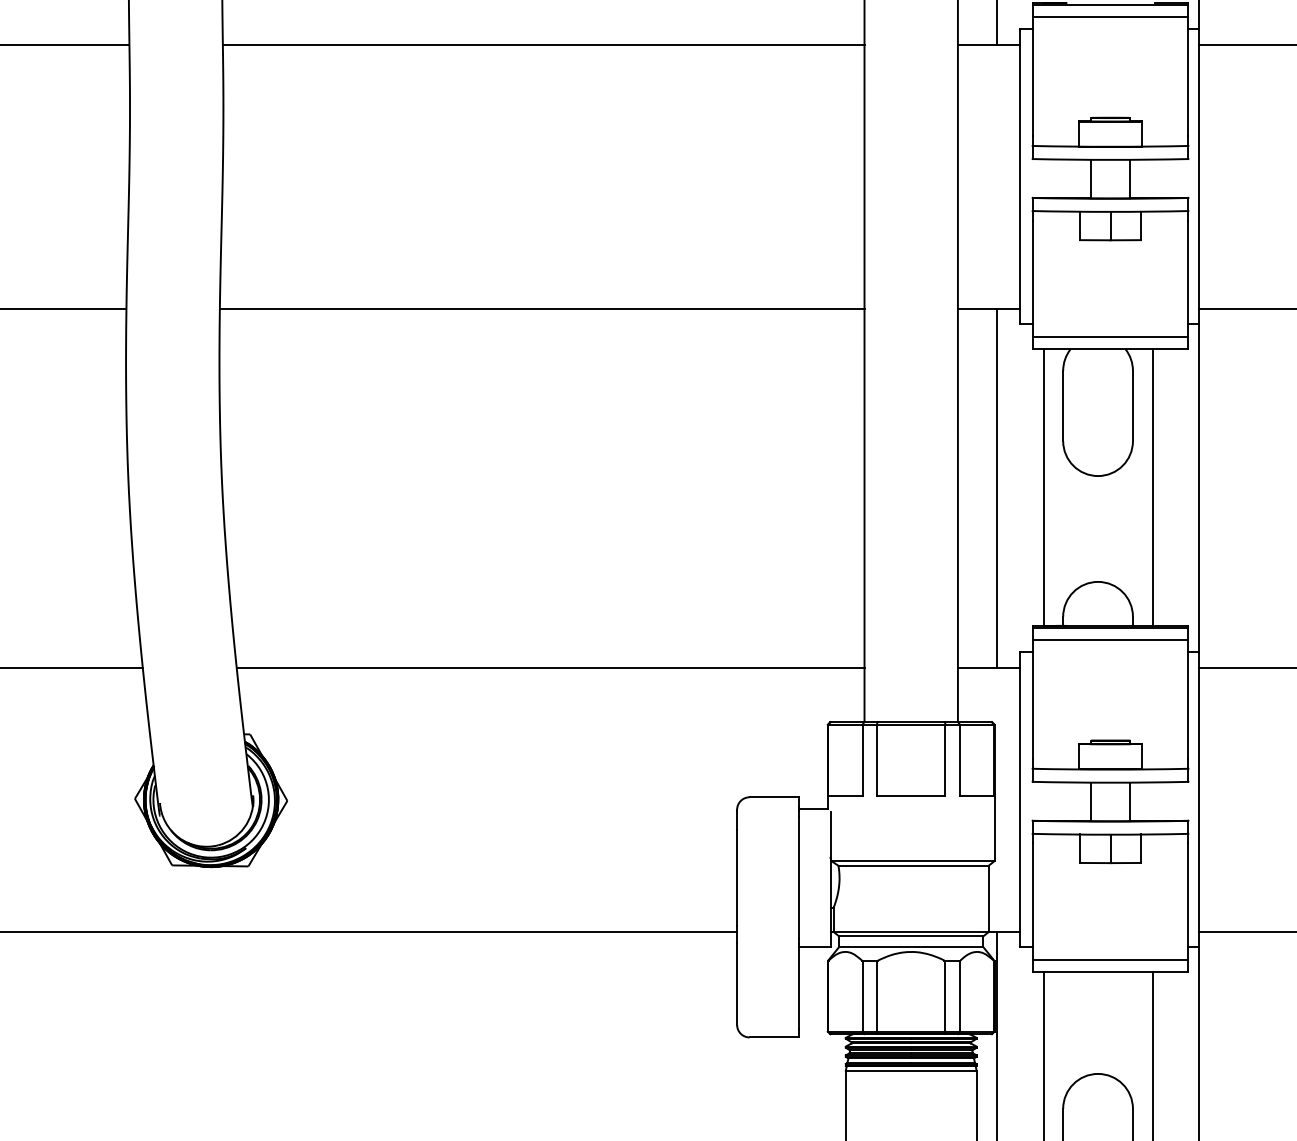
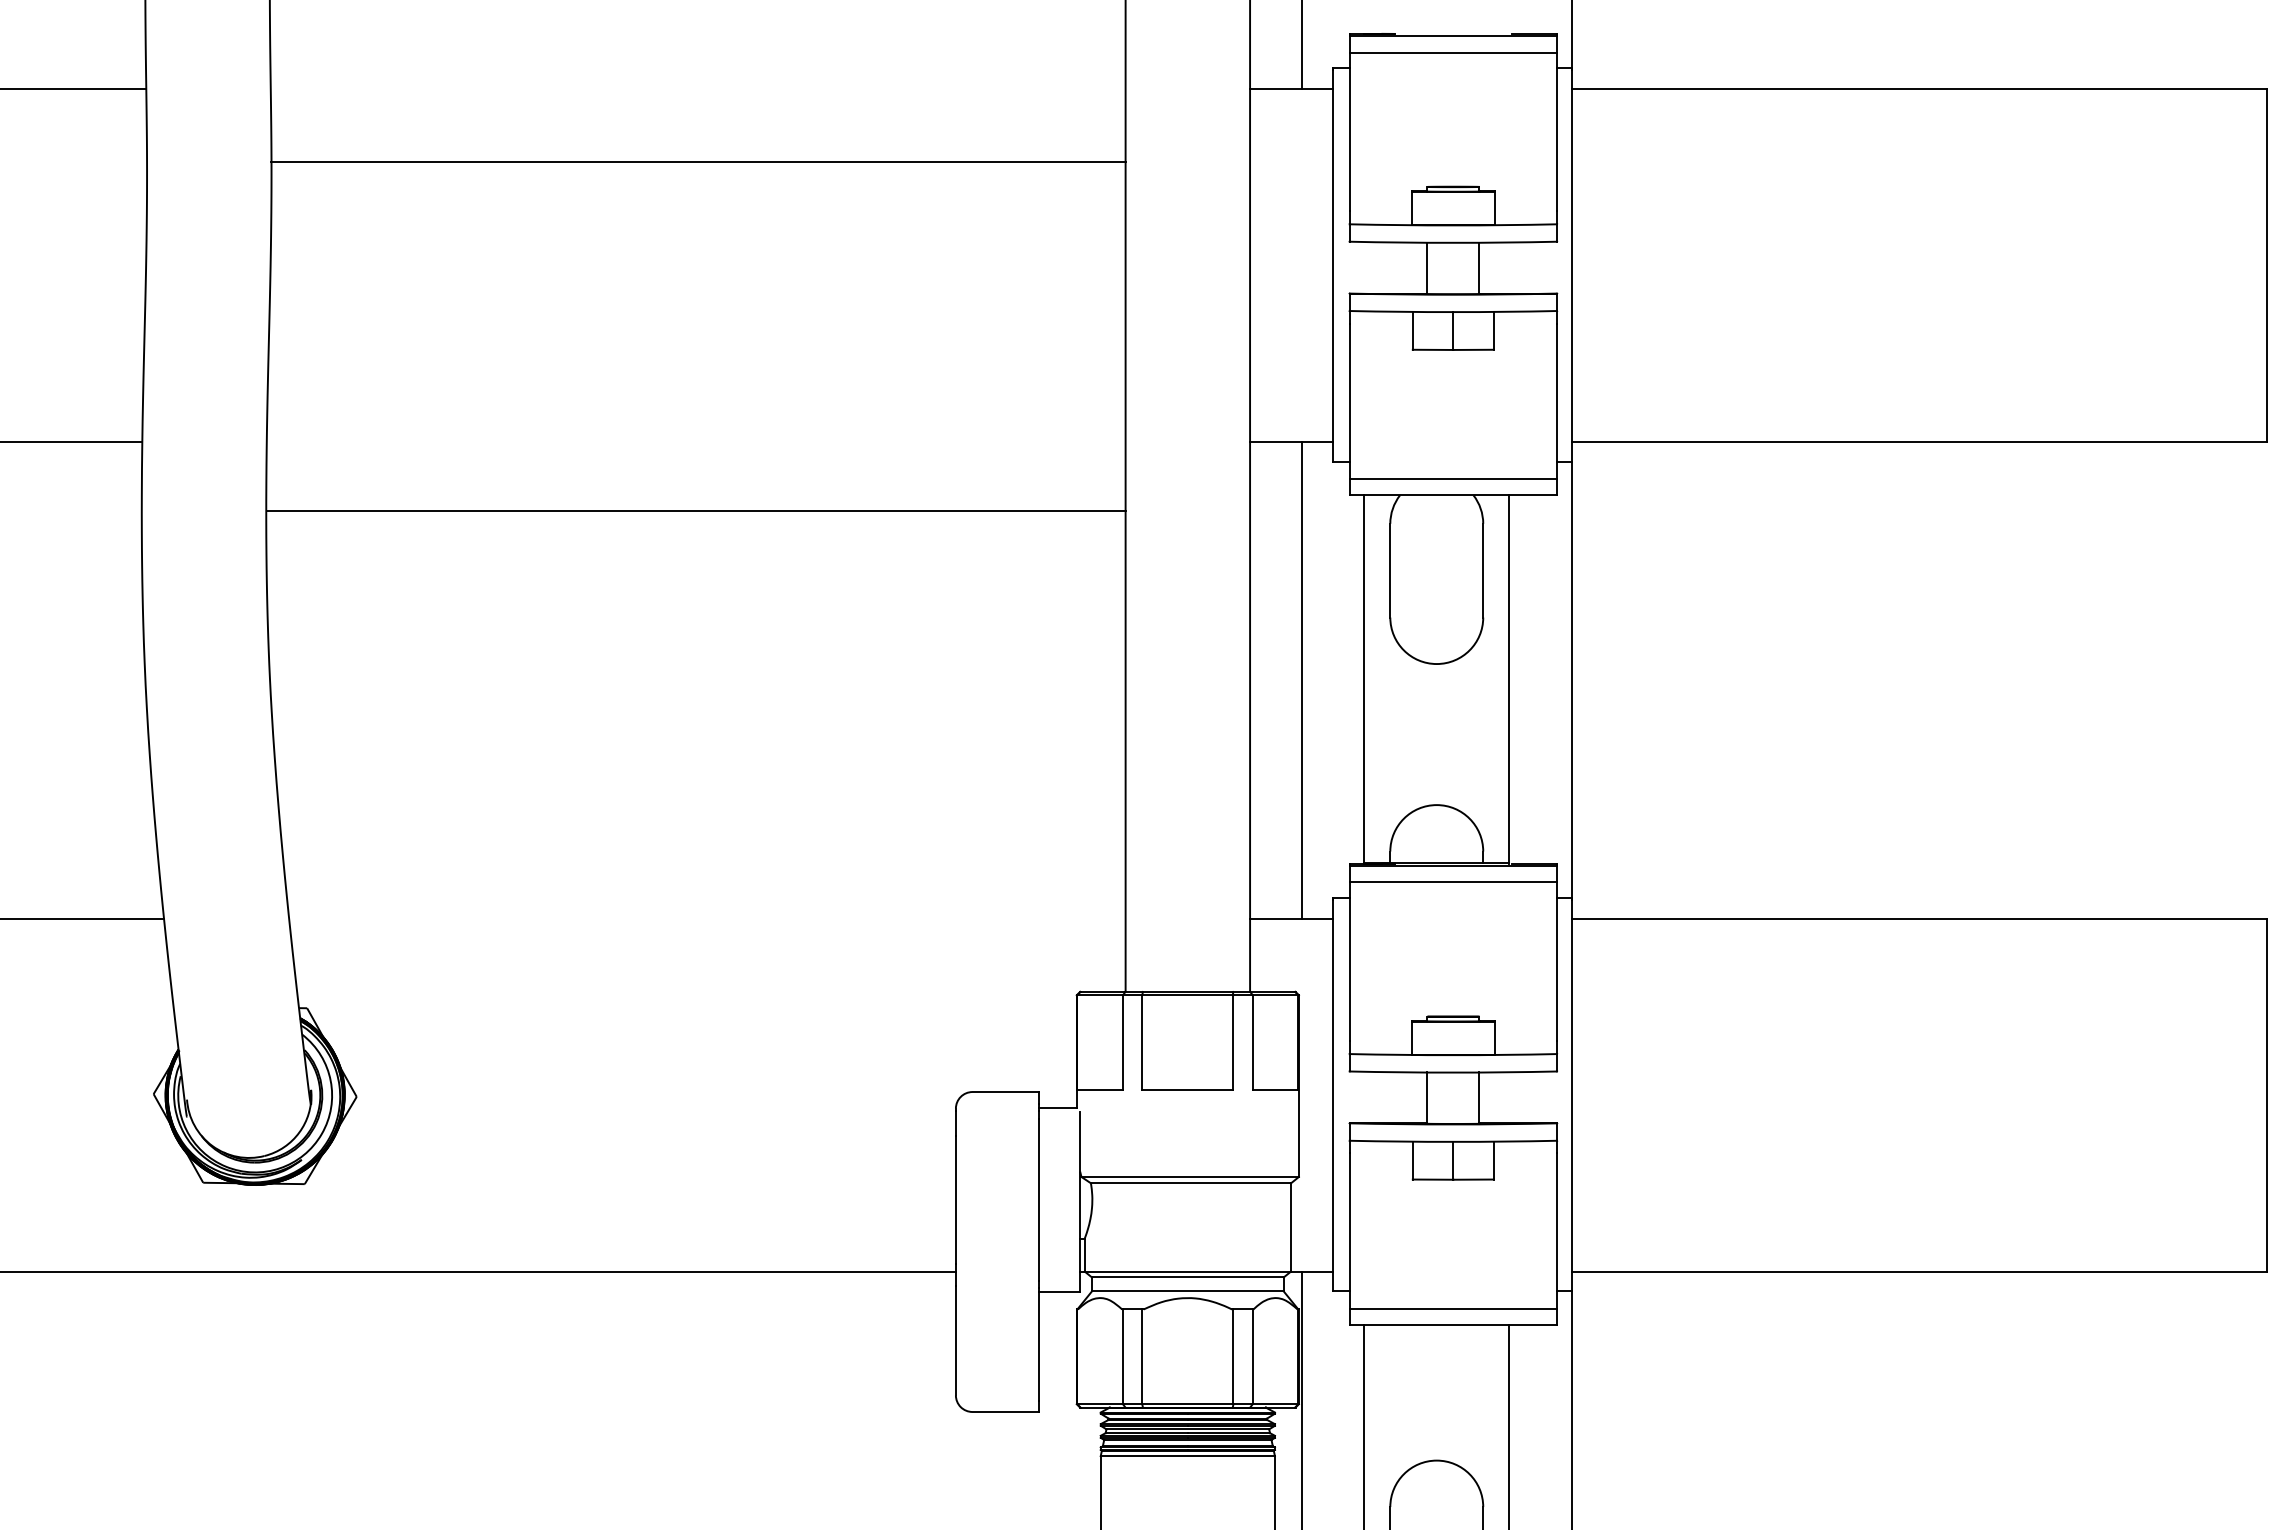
line: (543, 44) -> (697, 162), moved
line: (541, 309) -> (695, 511), moved
line: (550, 667) -> (707, 919), removed

